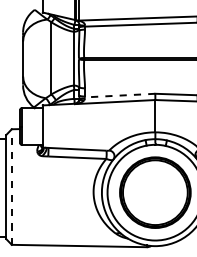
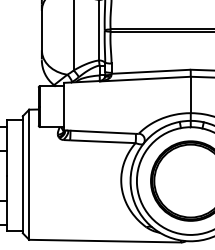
line: (118, 95) -> (149, 71), dashed -> solid
line: (11, 187) -> (28, 175), dashed -> solid

